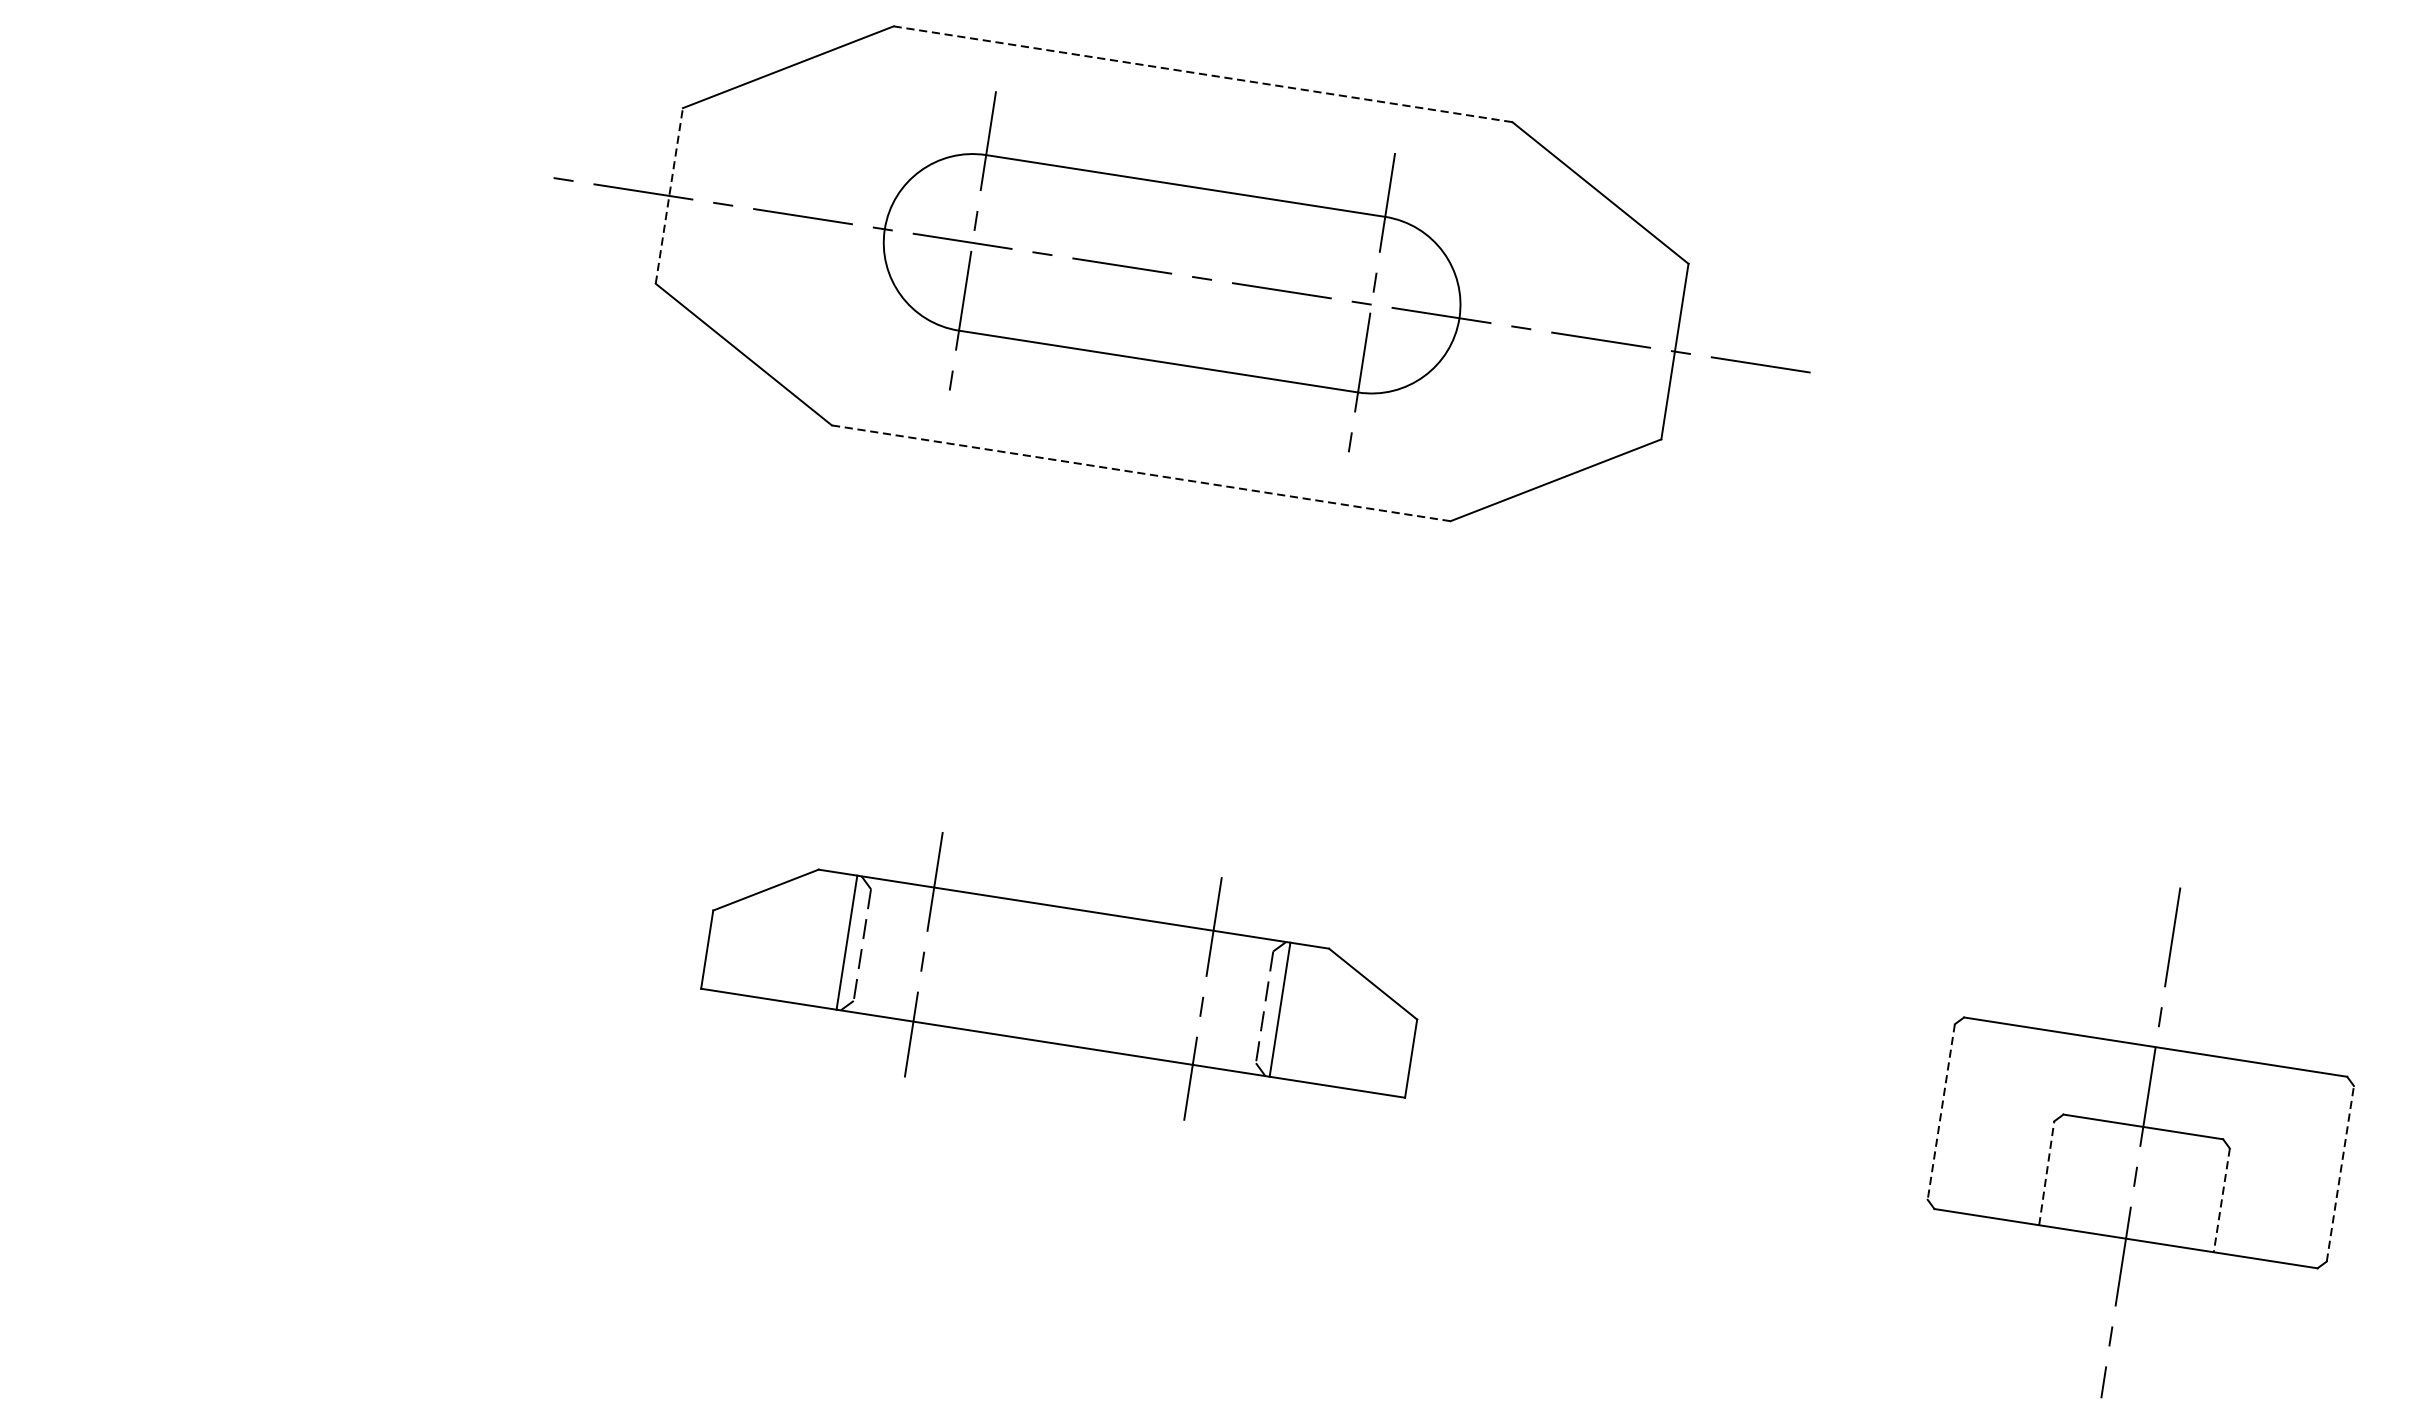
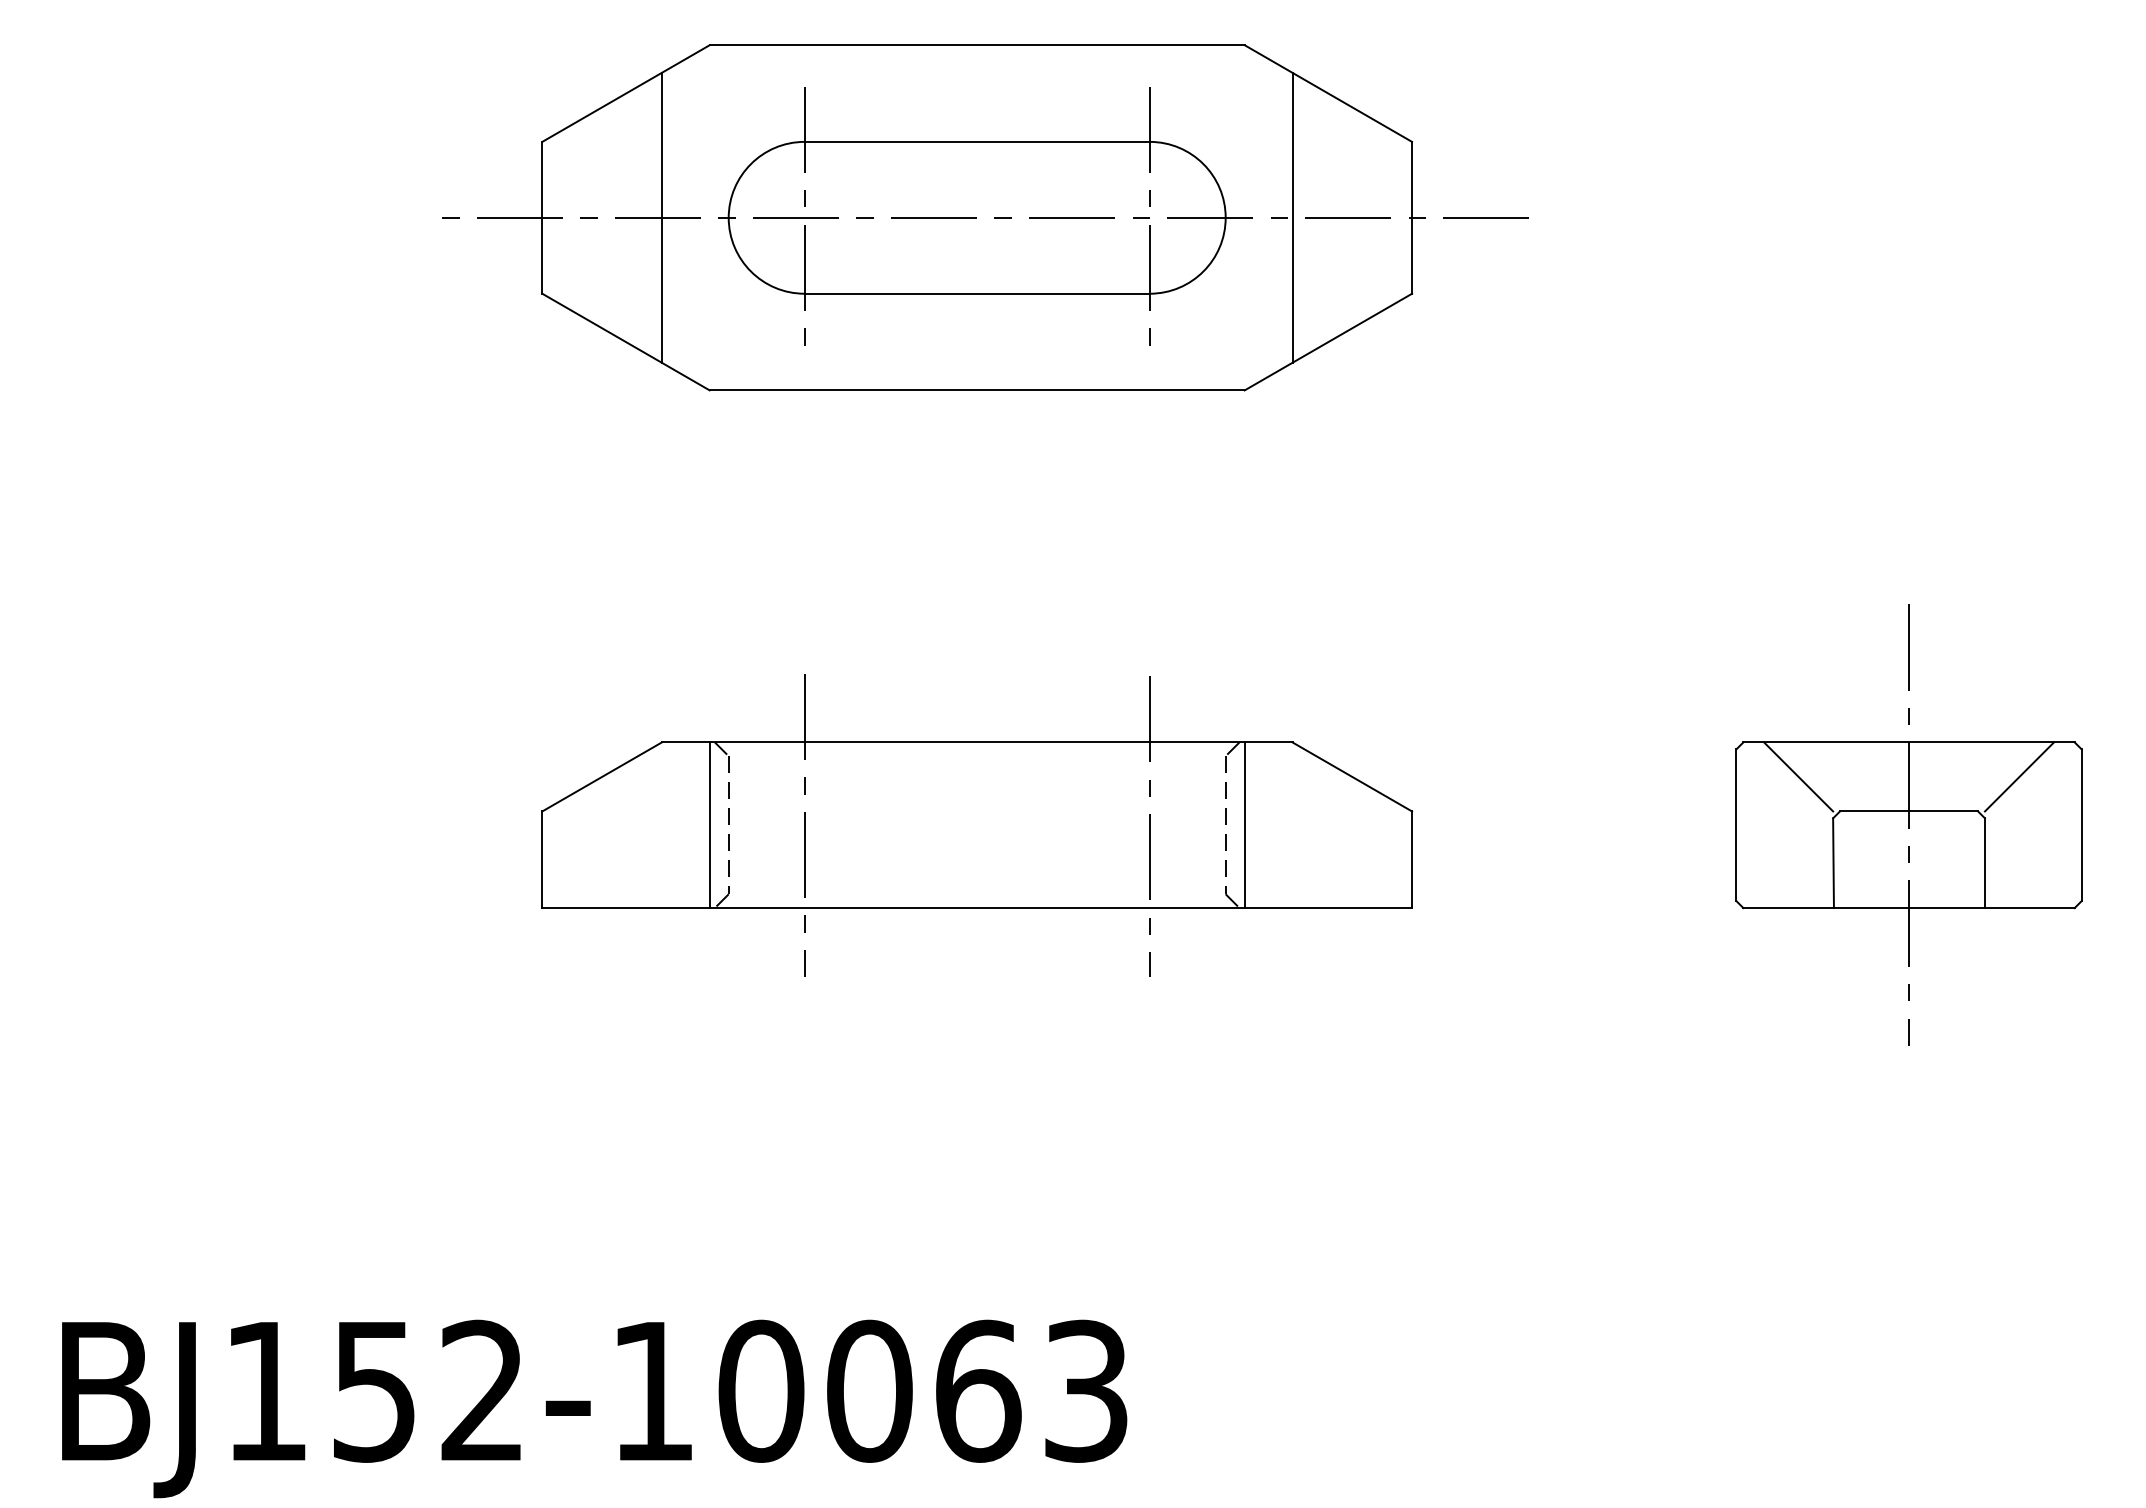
line: (1203, 74) -> (977, 45), dashed -> solid
line: (669, 195) -> (542, 217), dashed -> solid
line: (807, 216) -> (661, 217), added
line: (1536, 329) -> (1292, 217), added
line: (1141, 473) -> (977, 390), dashed -> solid
part: (1063, 976) -> (977, 825), size x1.43
line: (2021, 1066) -> (1798, 776), added
line: (2277, 1106) -> (2019, 776), added
line: (1941, 1112) -> (1736, 825), dashed -> solid
line: (2046, 1173) -> (1833, 863), dashed -> solid
line: (2340, 1174) -> (2081, 825), dashed -> solid
line: (2221, 1200) -> (1984, 863), dashed -> solid

